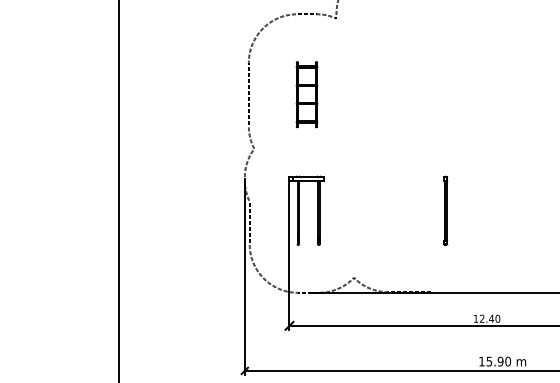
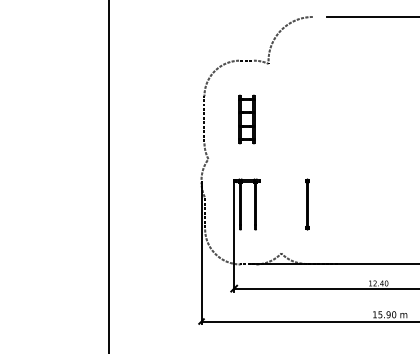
line: (445, 210) -> (307, 204), moved

